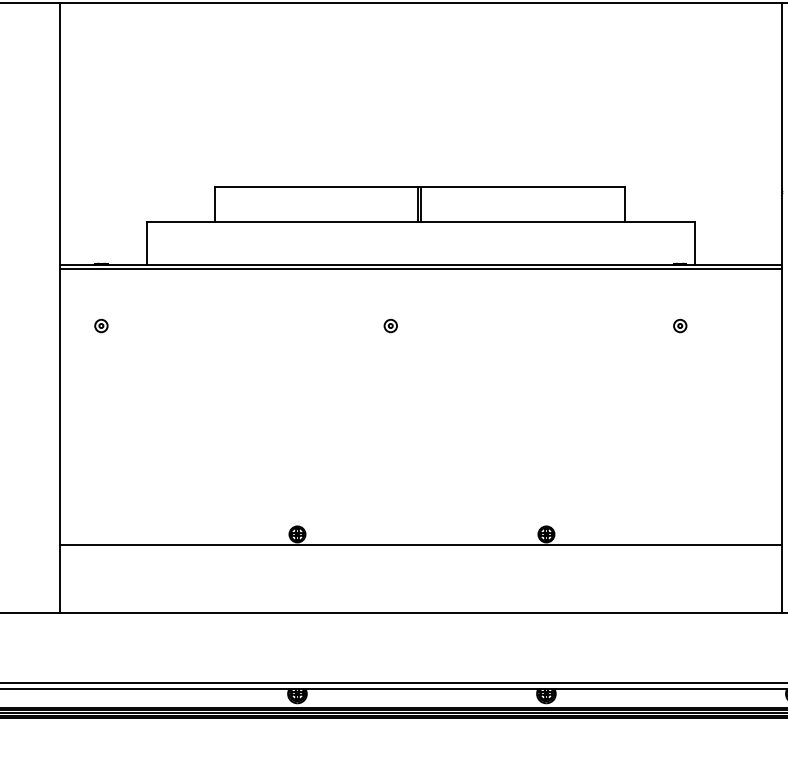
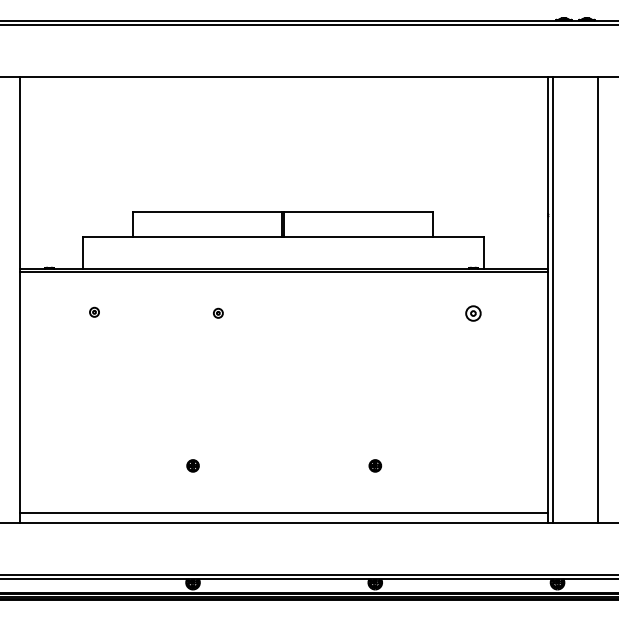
part: (101, 324) -> (94, 311), moved
part: (390, 324) -> (218, 312), moved
part: (679, 324) -> (472, 312), size x1.6
line: (421, 544) -> (283, 512), moved

